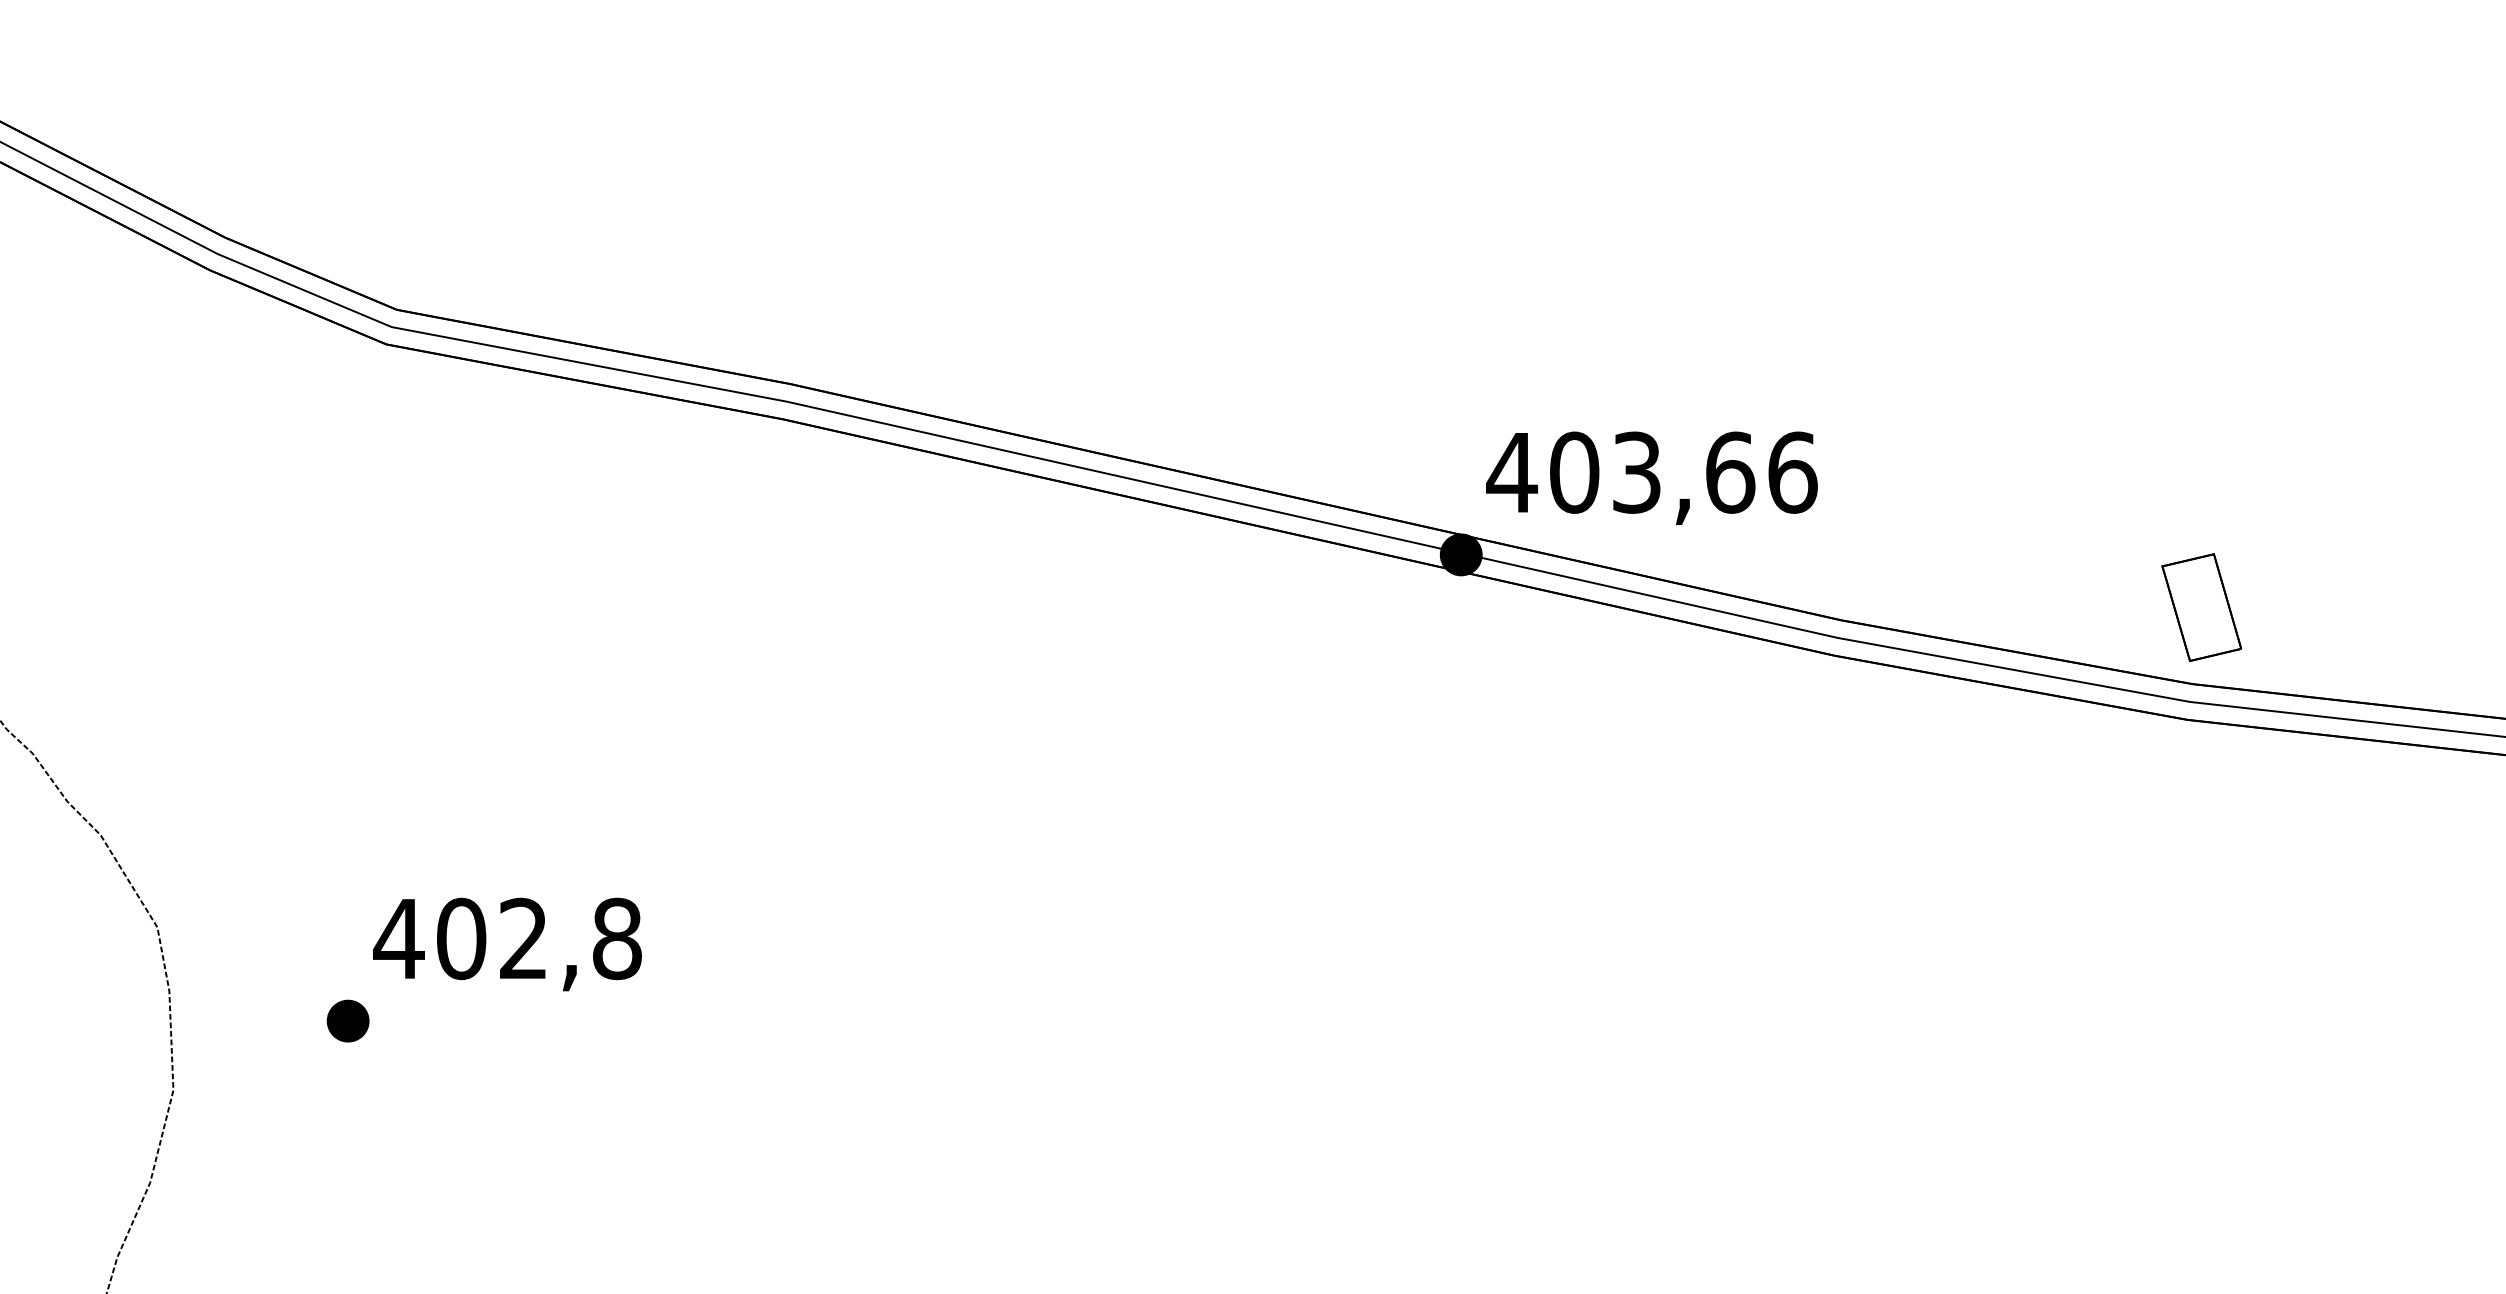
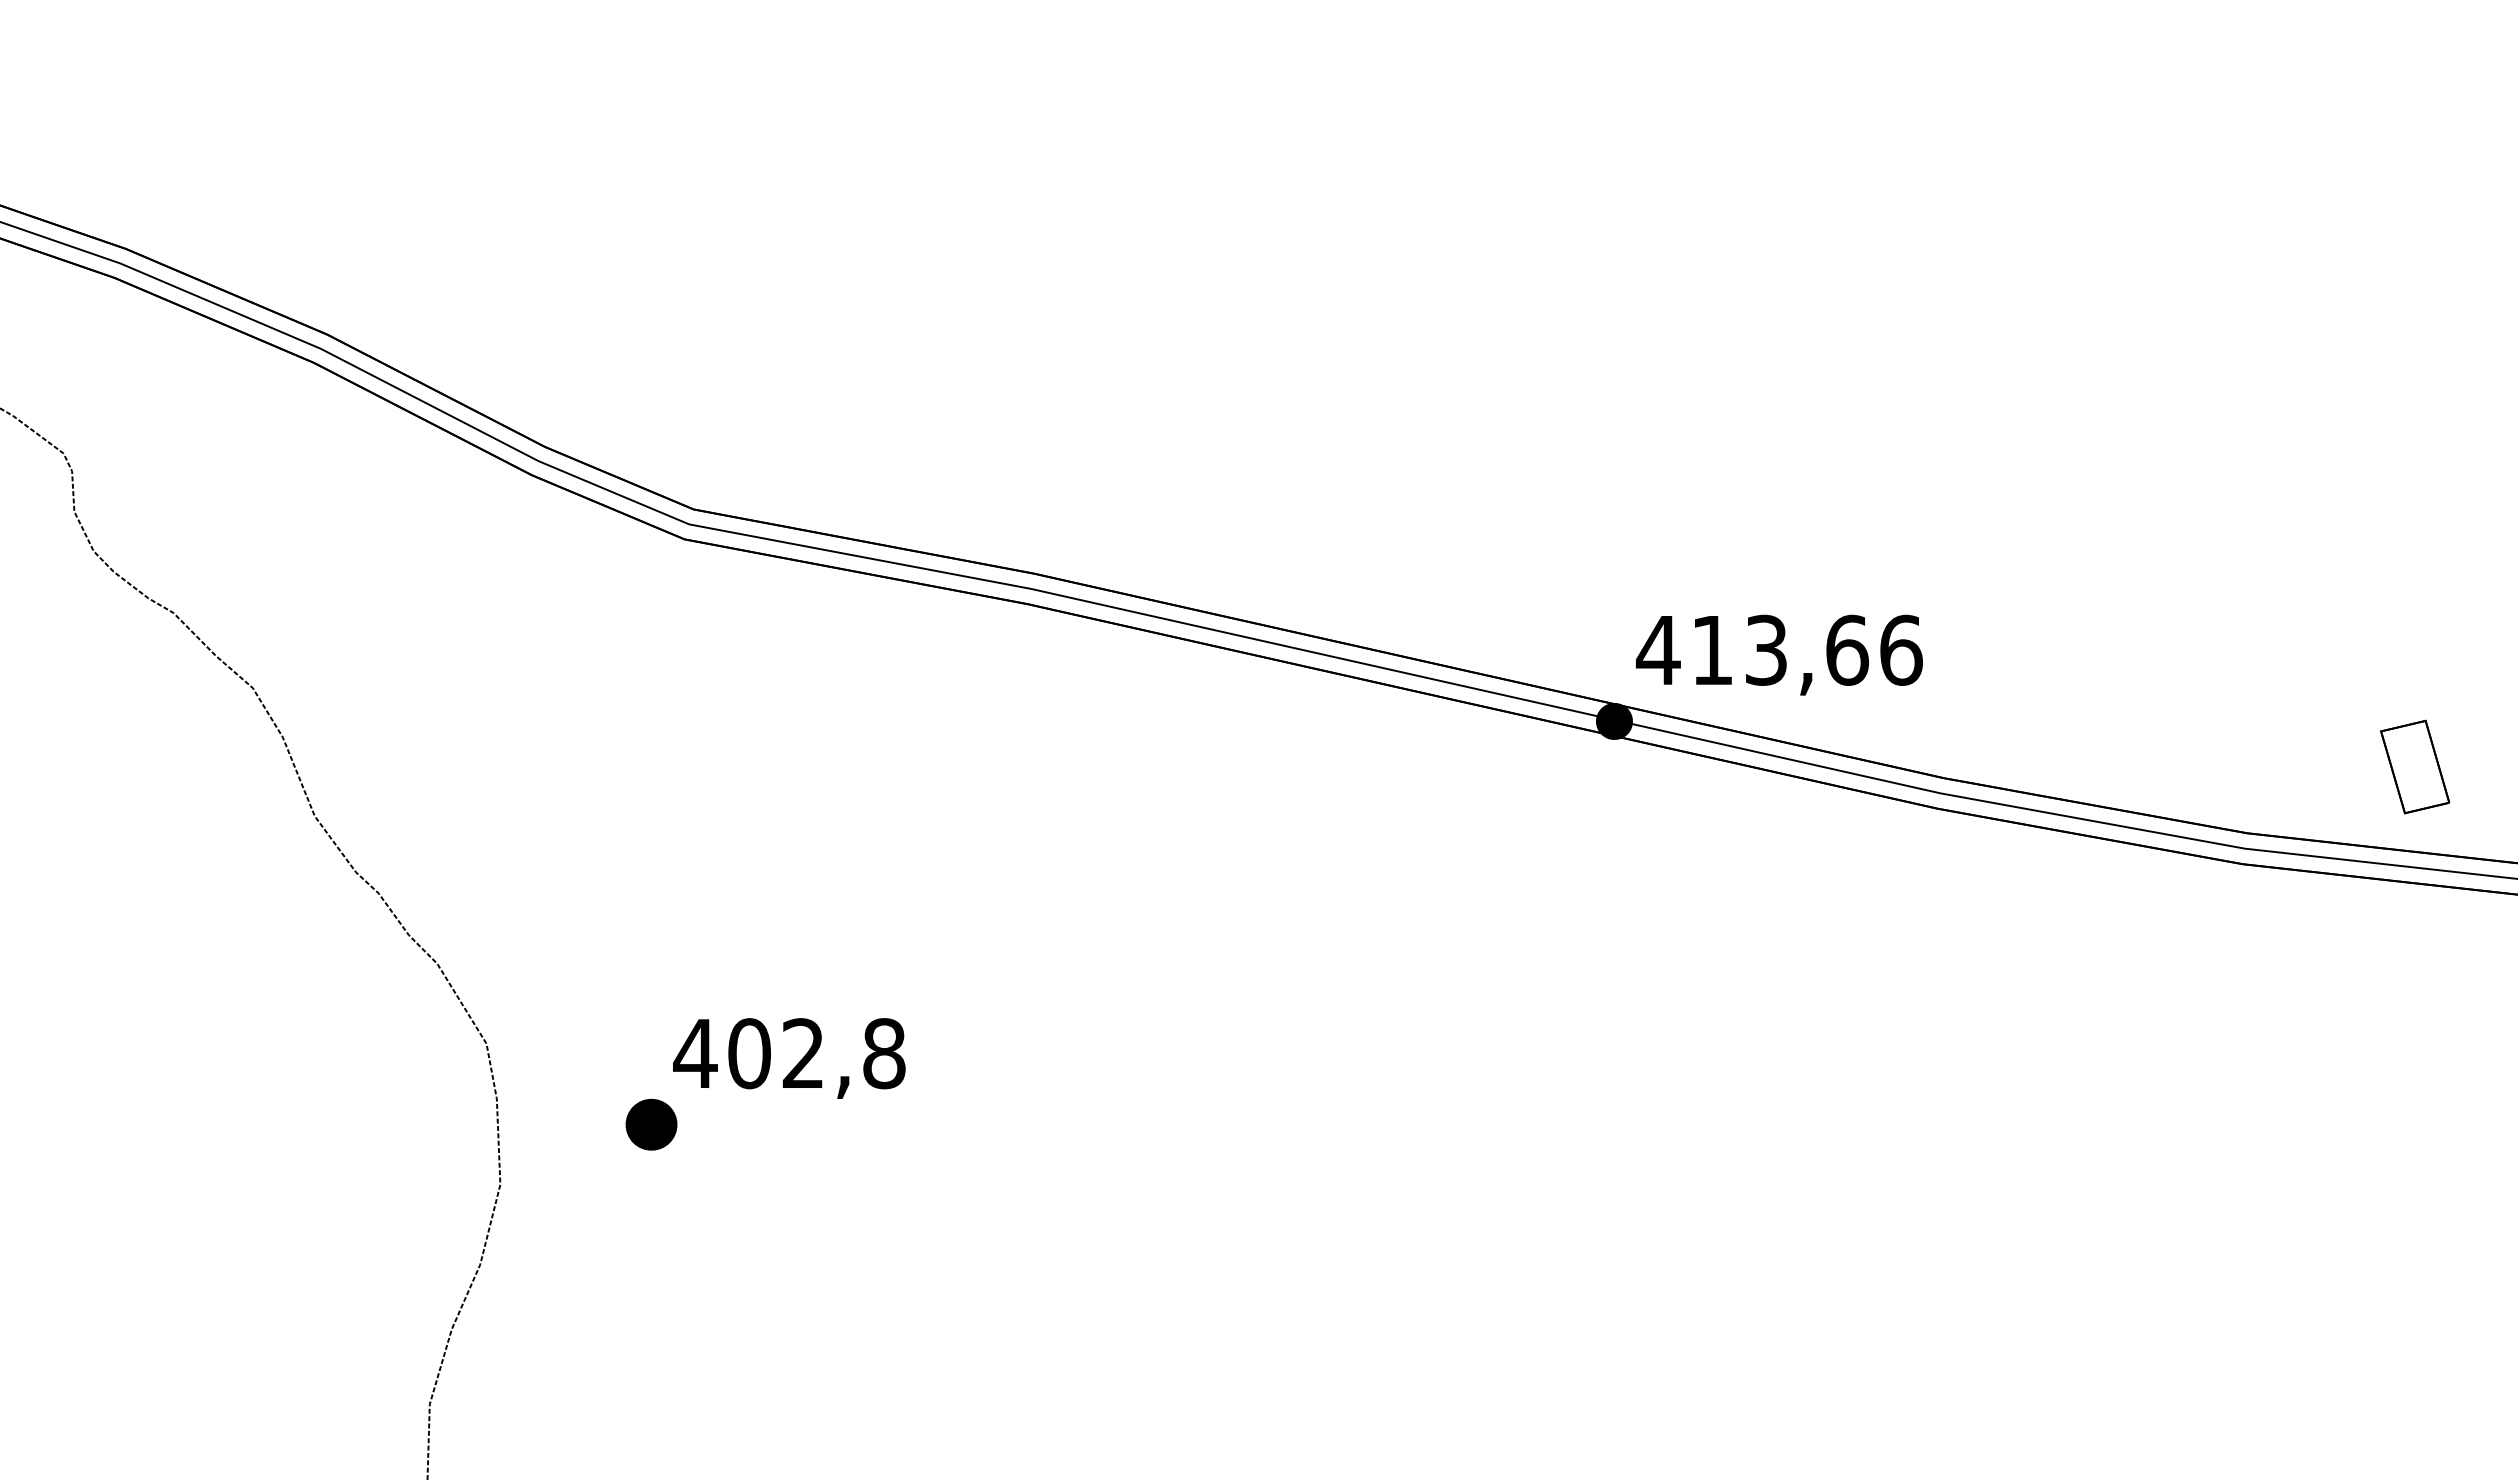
text: (1574, 471) -> (1712, 649), 403,66 -> 413,66
part: (2202, 606) -> (2415, 766), moved
part: (348, 1020) -> (651, 1124), size x1.4

